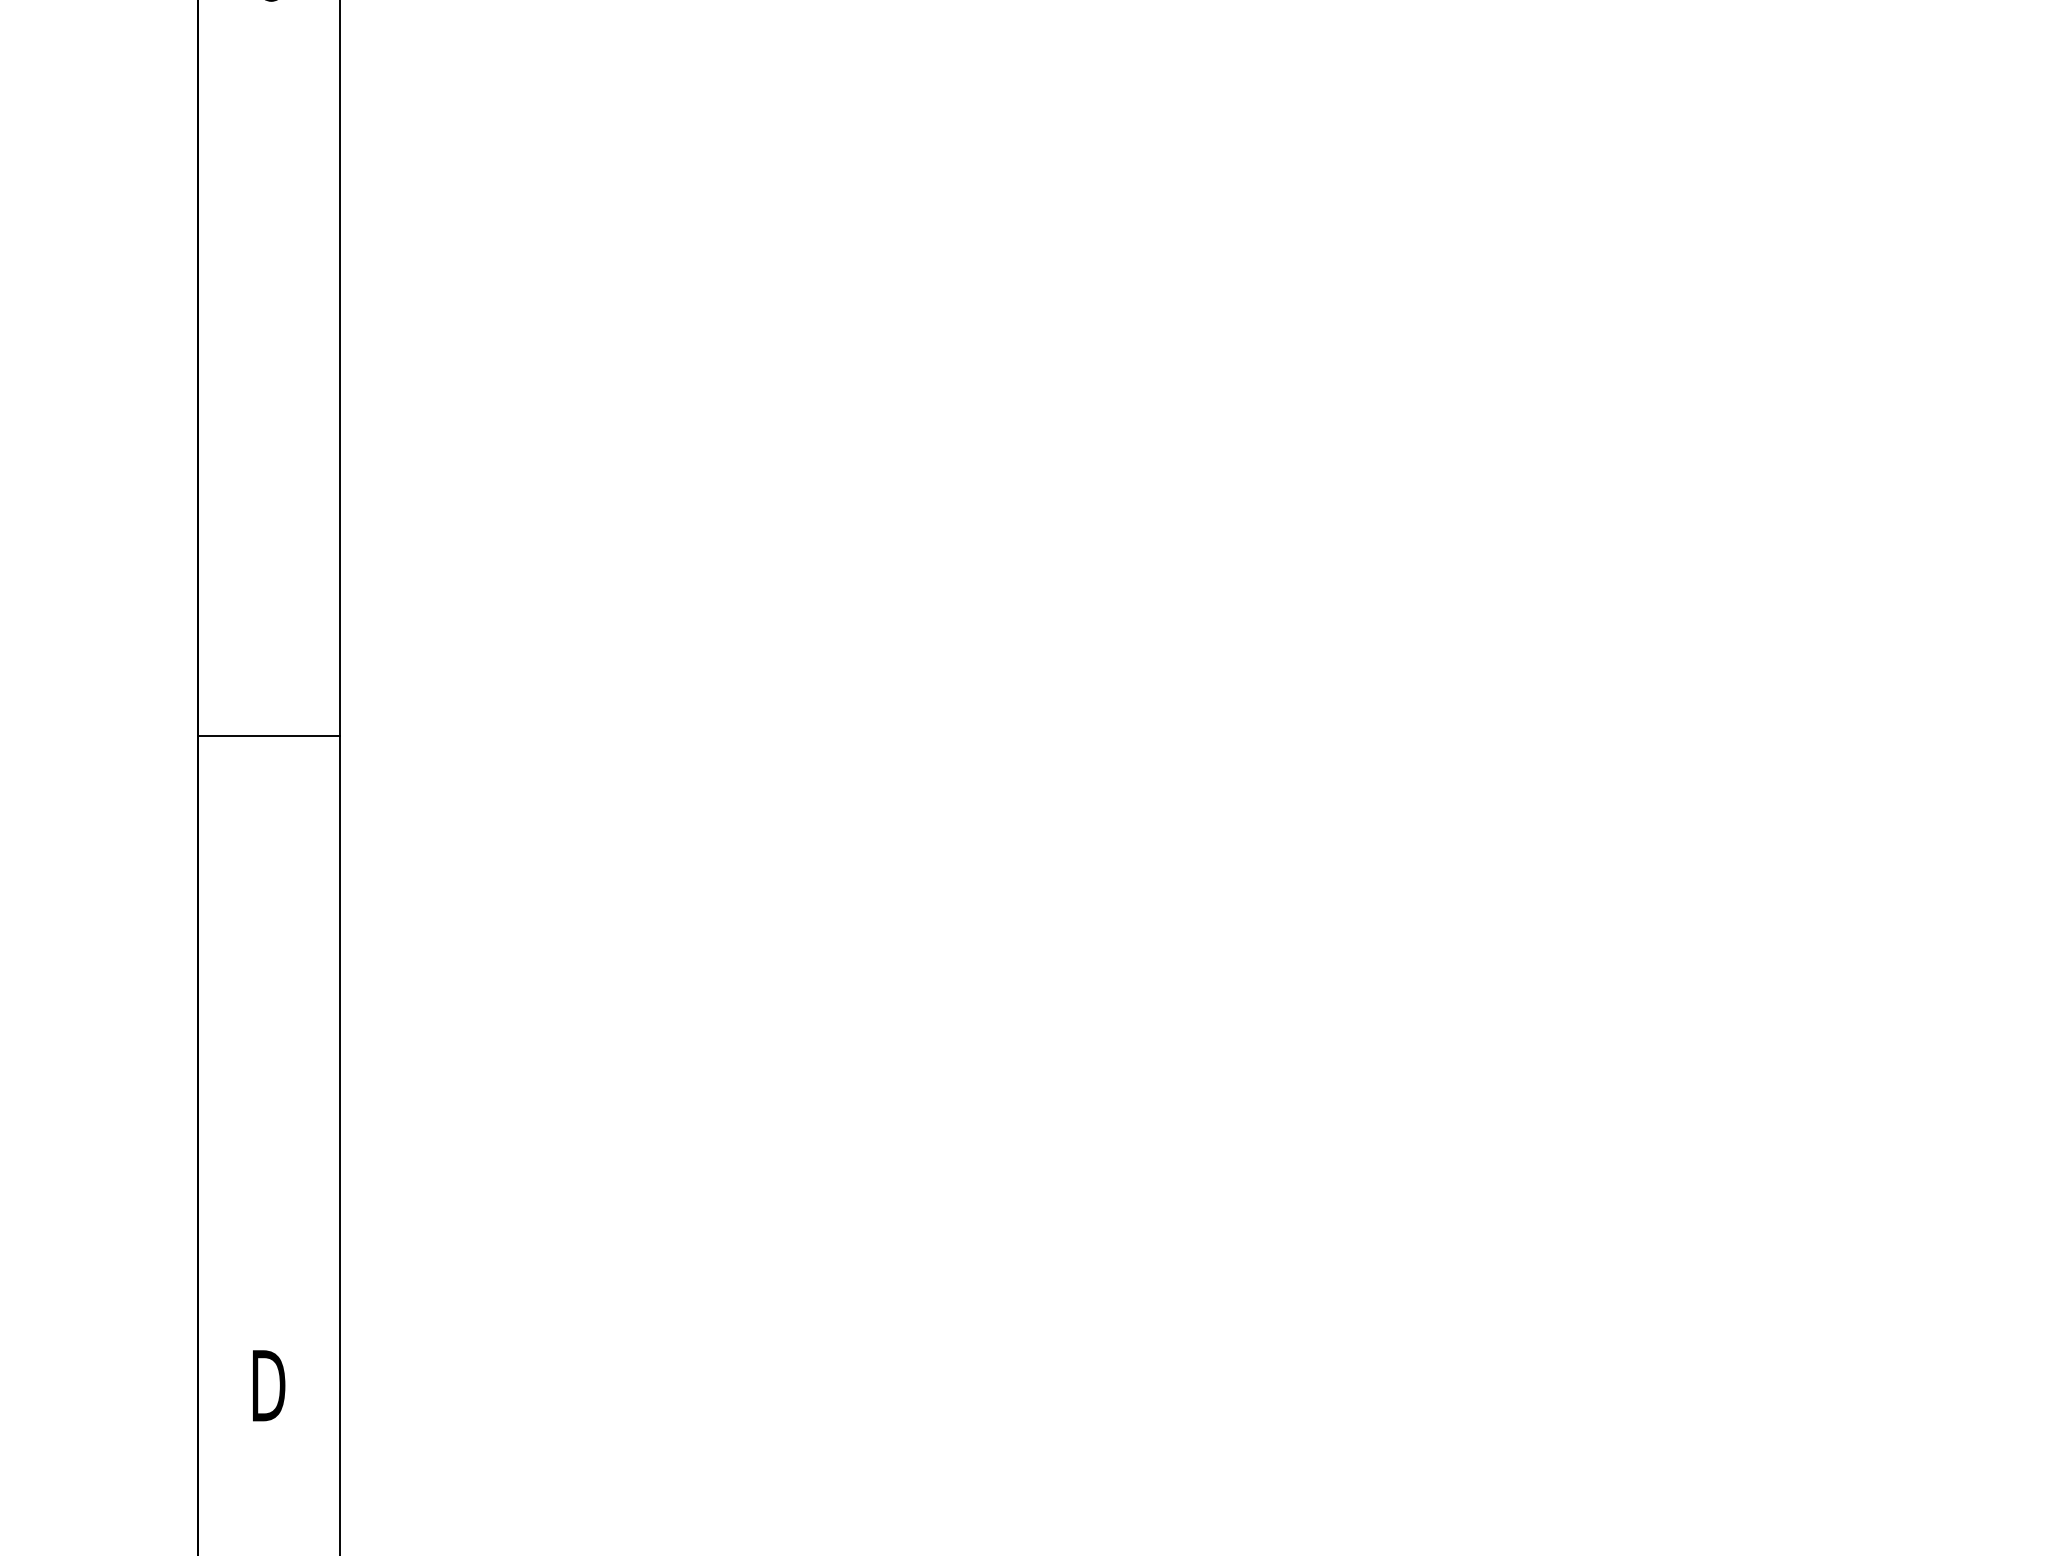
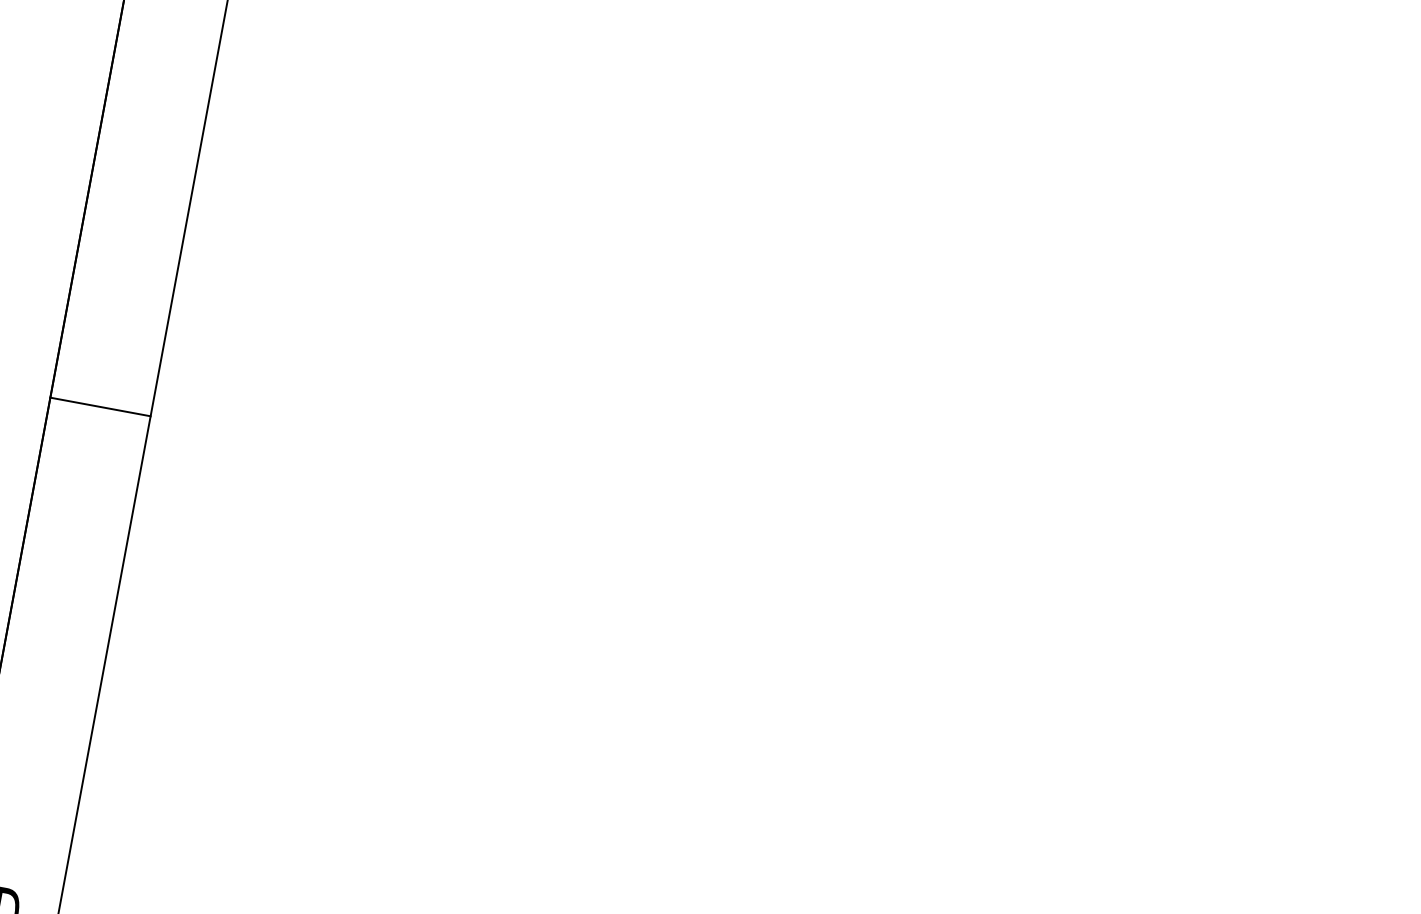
line: (268, 735) -> (100, 406), moved

